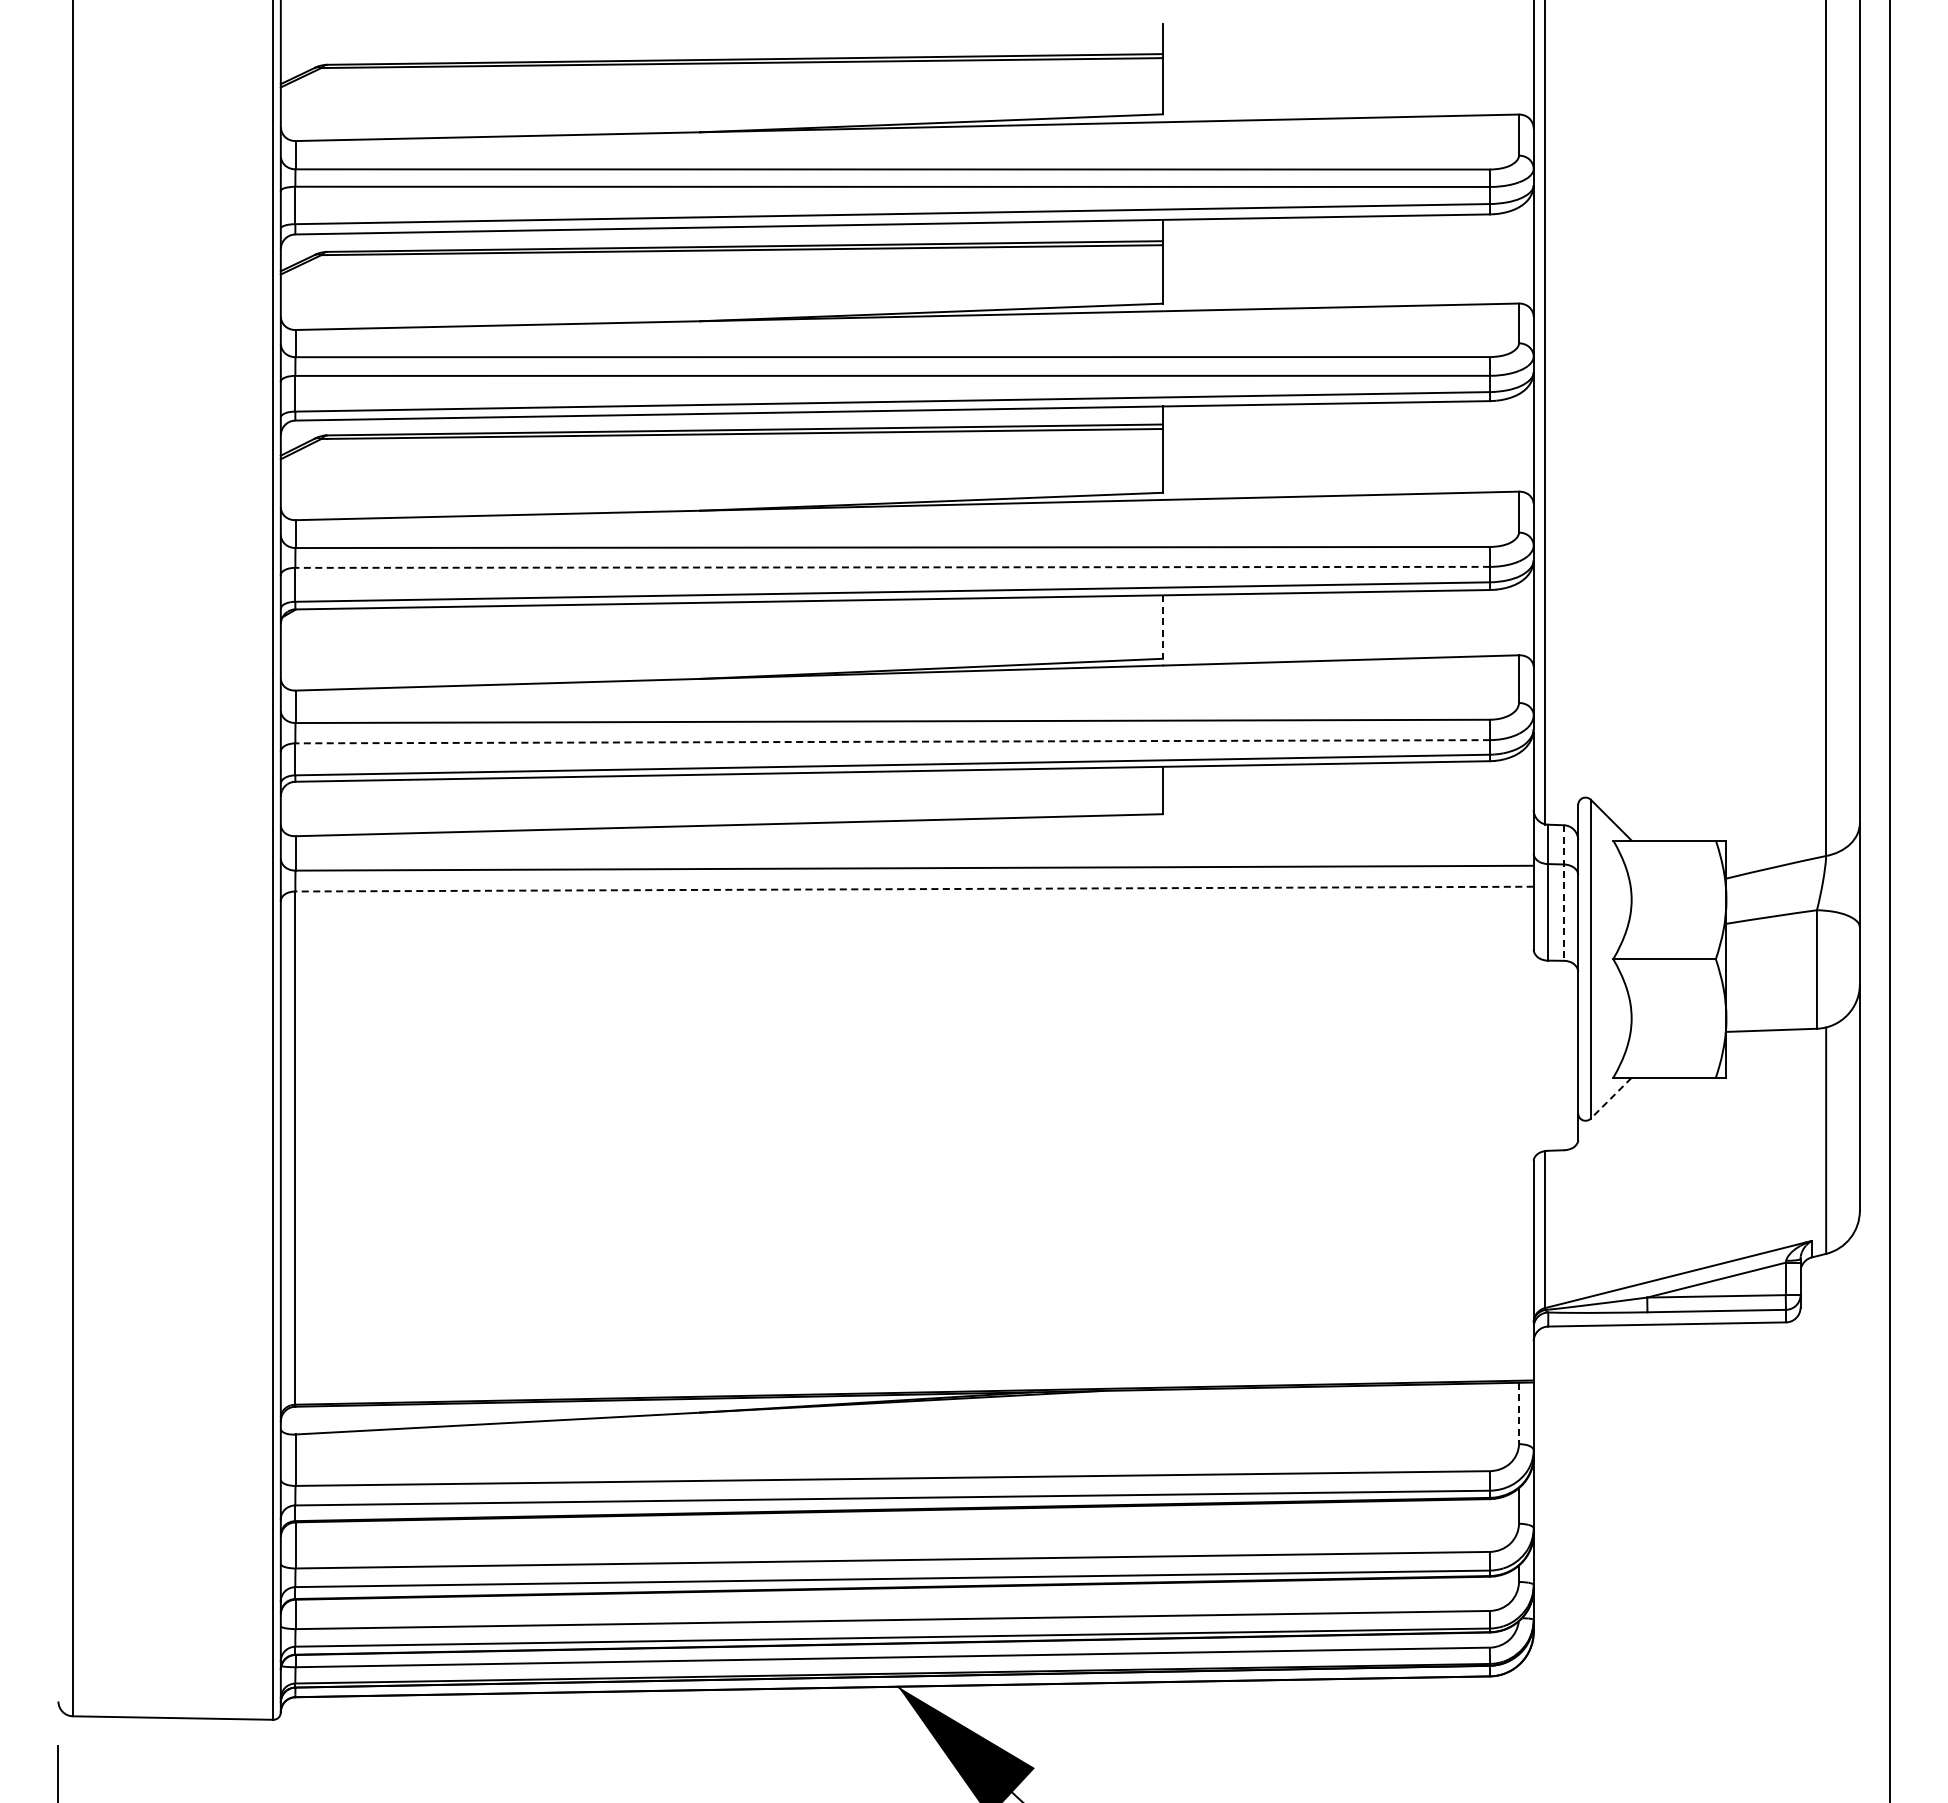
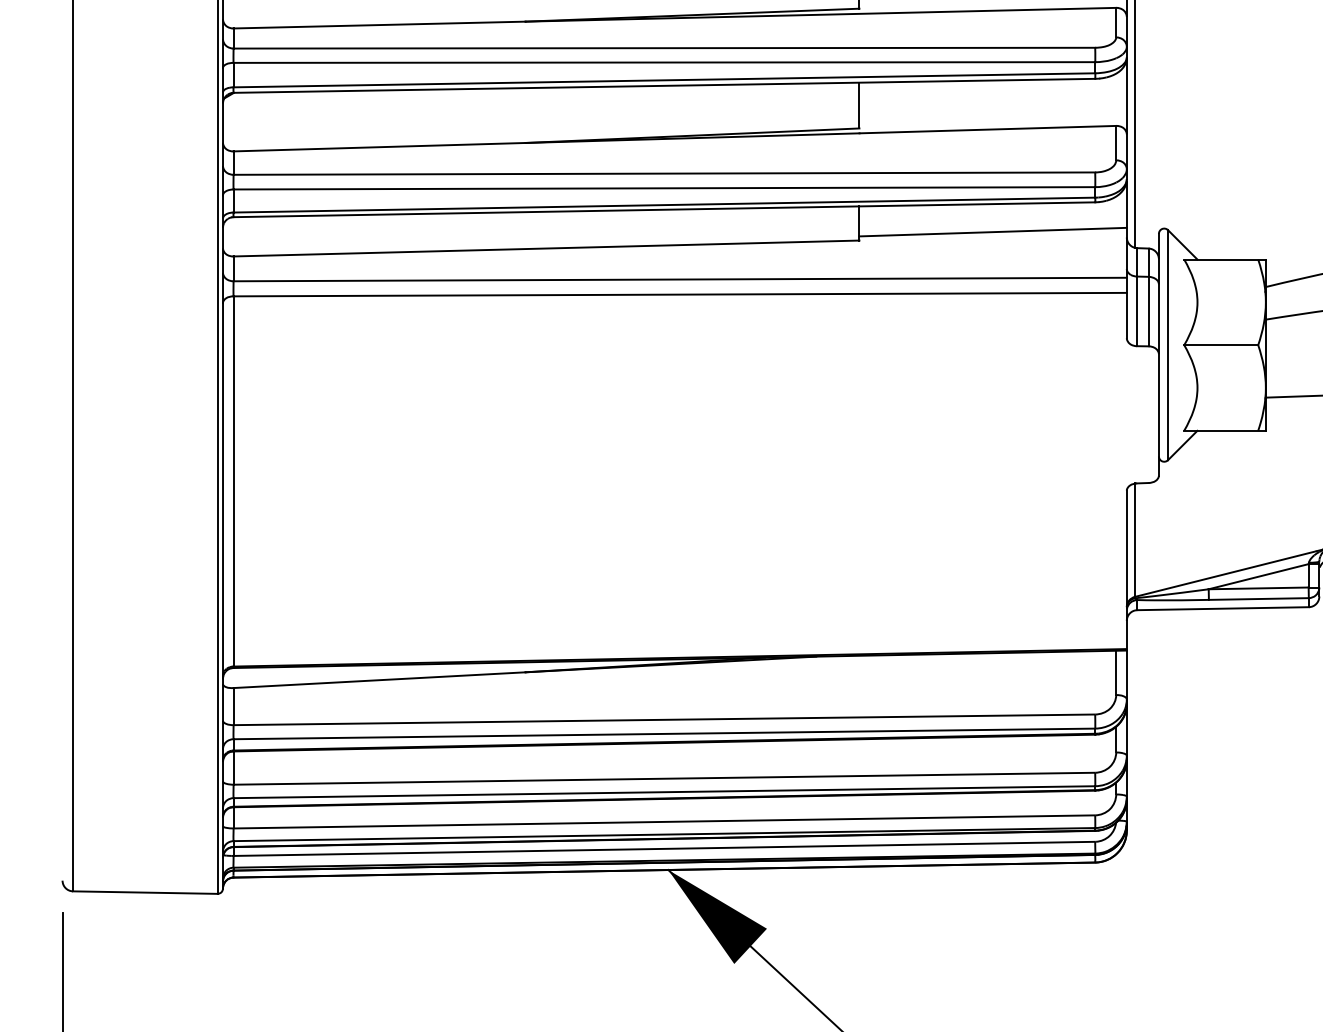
line: (892, 567) -> (664, 62), dashed -> solid
line: (1163, 627) -> (859, 105), dashed -> solid
line: (892, 741) -> (664, 188), dashed -> solid
line: (1348, 802) -> (993, 232), added
line: (914, 889) -> (680, 294), dashed -> solid
line: (1563, 893) -> (1148, 297), dashed -> solid
line: (1611, 1098) -> (1182, 445), dashed -> solid
line: (1519, 1413) -> (1116, 672), dashed -> solid

